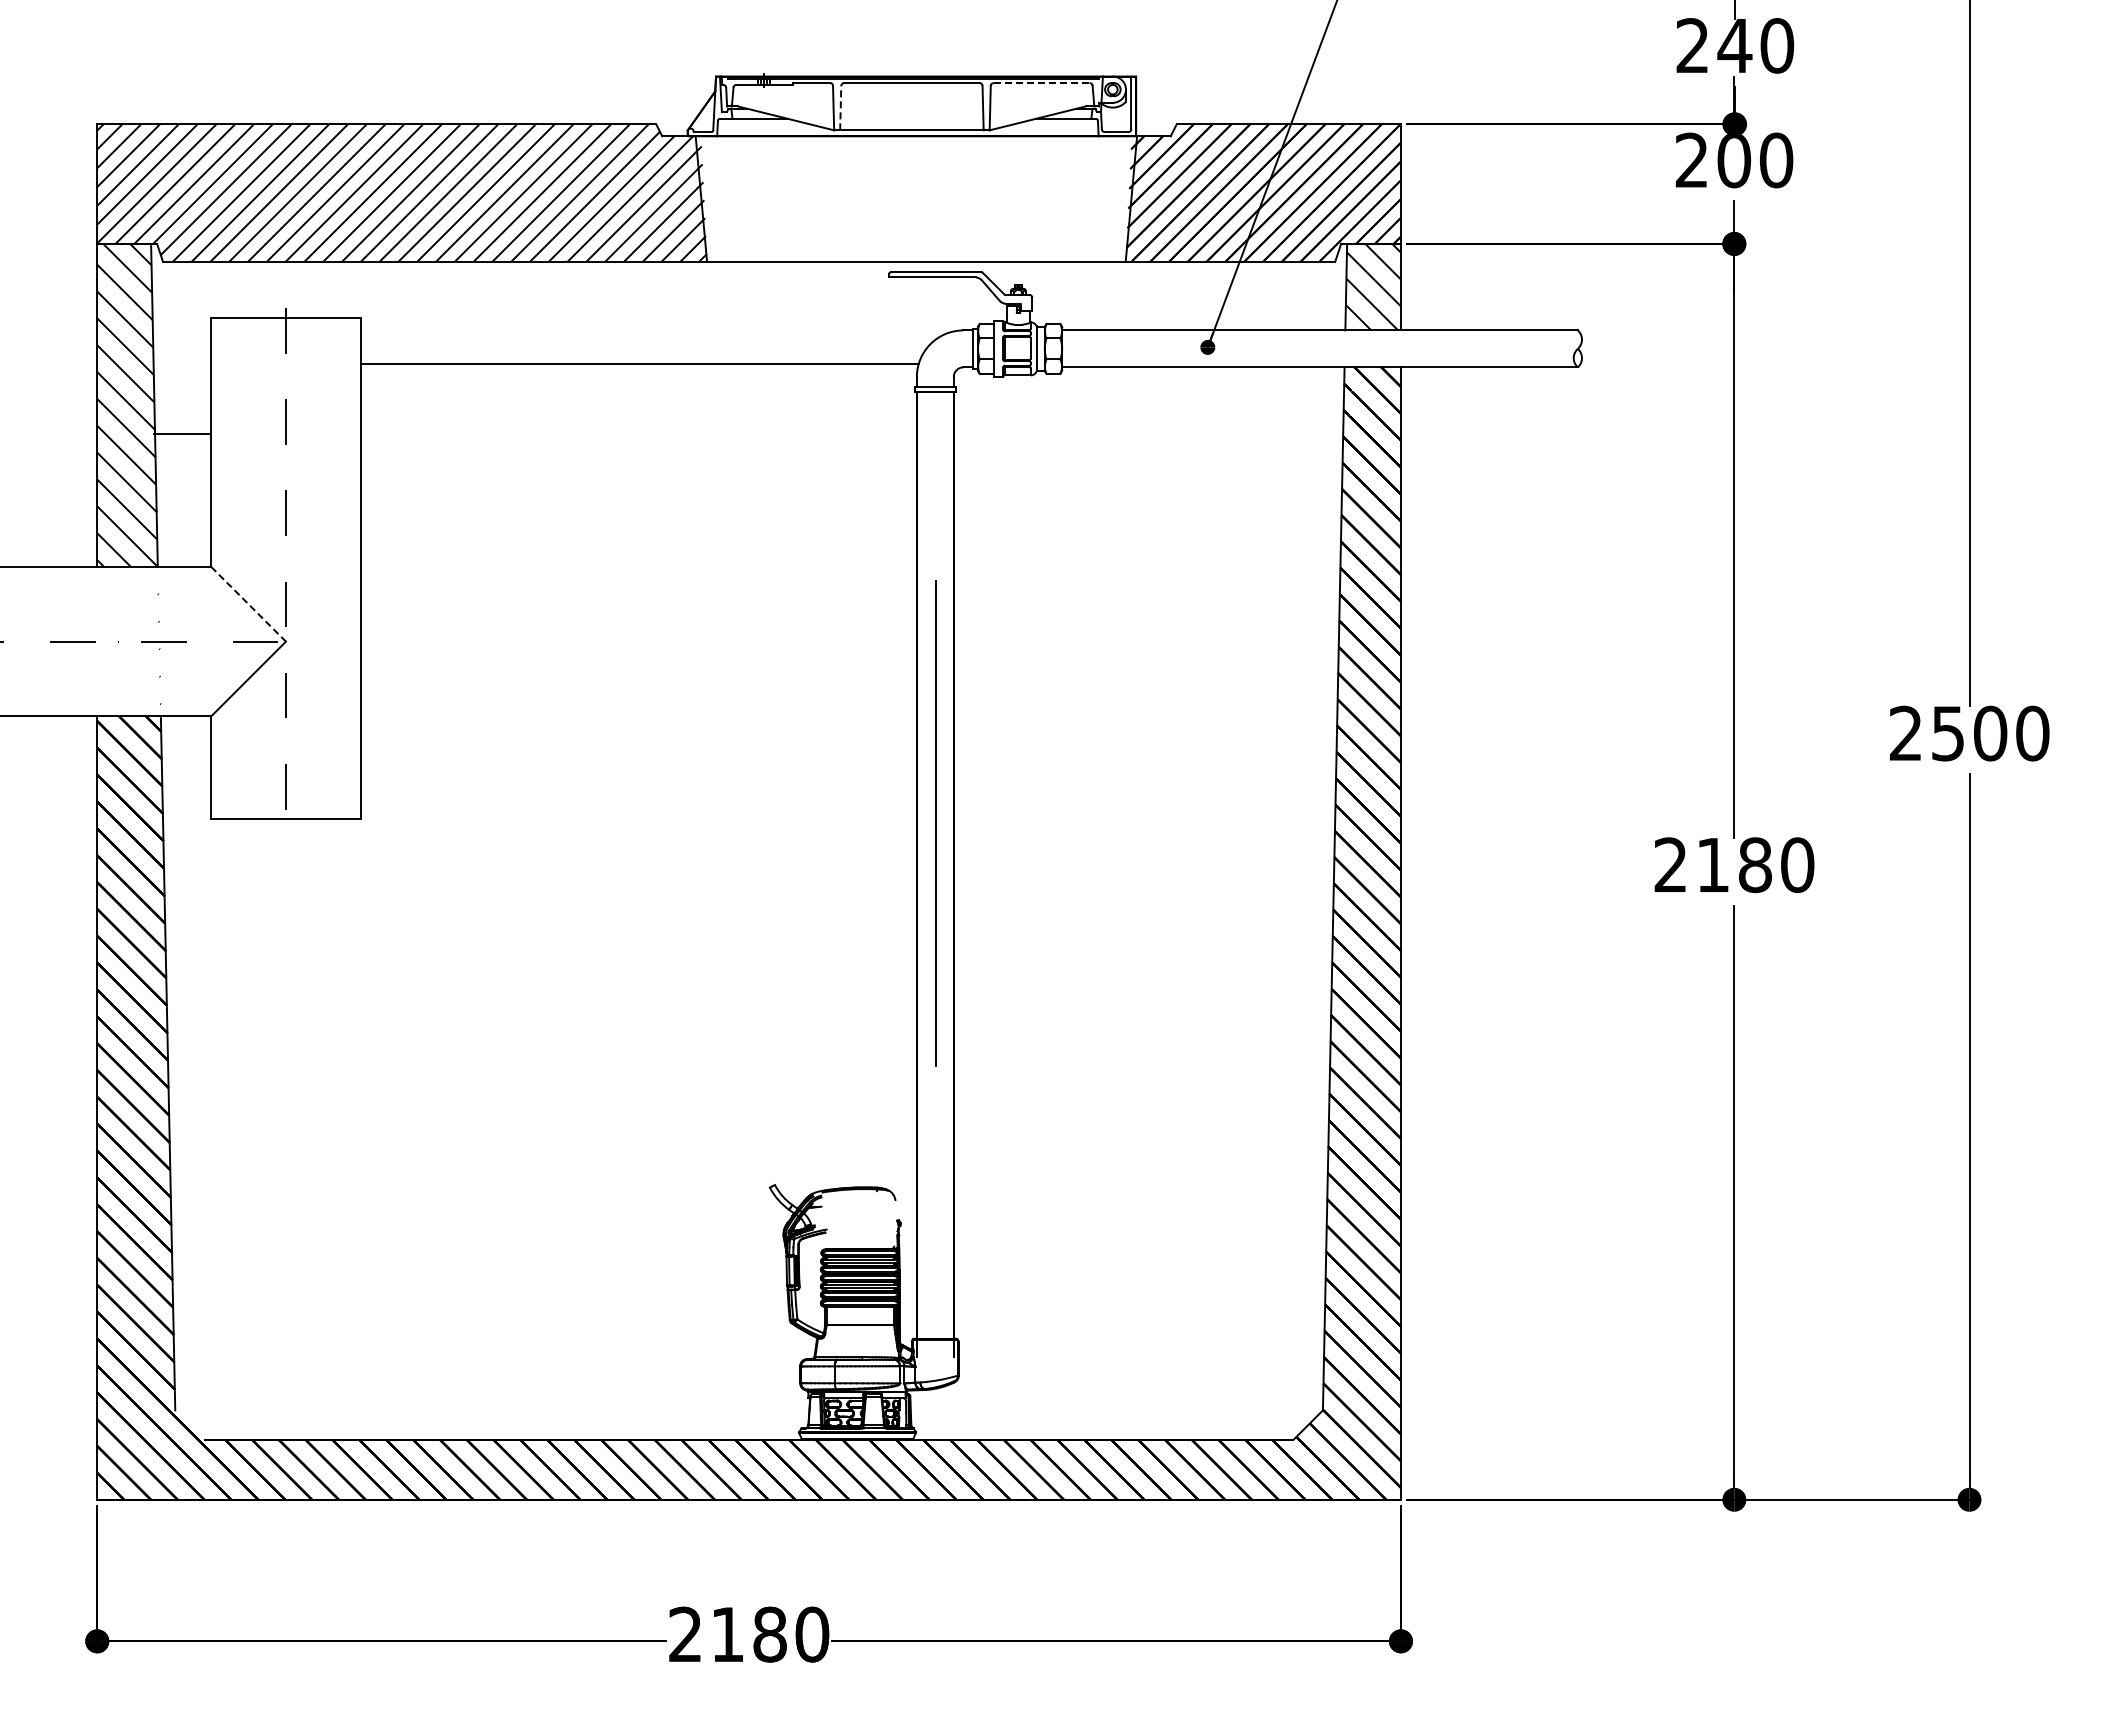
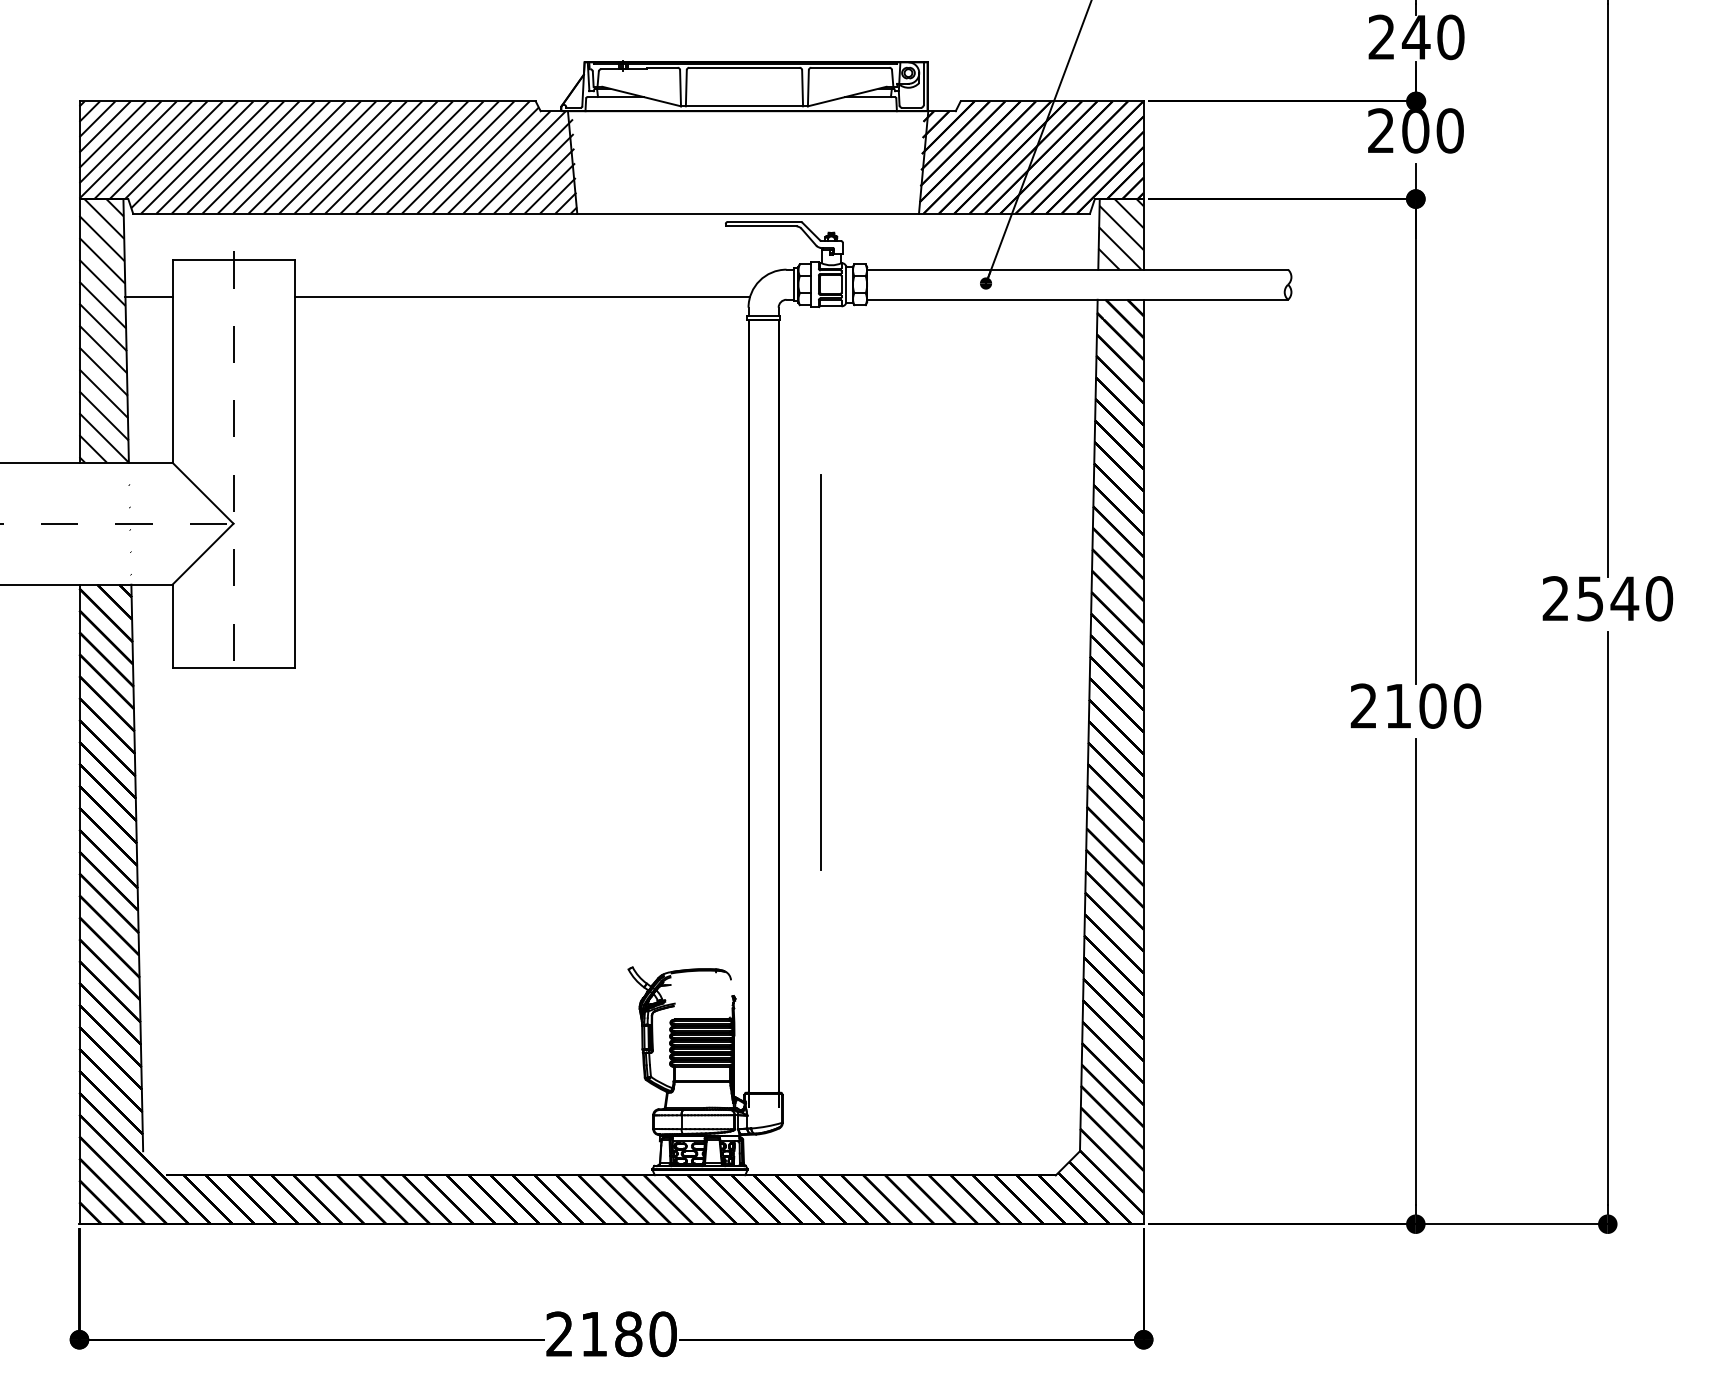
line: (1041, 83) -> (850, 68), dashed -> solid
line: (840, 107) -> (686, 87), dashed -> solid
line: (182, 433) -> (149, 296), moved
line: (248, 604) -> (202, 493), dashed -> solid
text: (1989, 733) -> (1624, 598), 2500 -> 2540
line: (935, 823) -> (820, 672), moved
text: (1755, 864) -> (1433, 705), 2180 -> 2100

